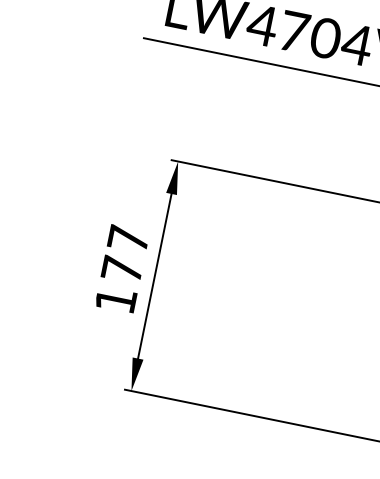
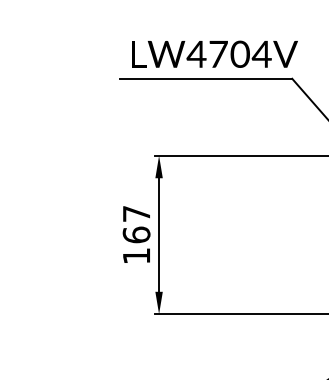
text: (122, 268) -> (136, 234), 177 -> 167

